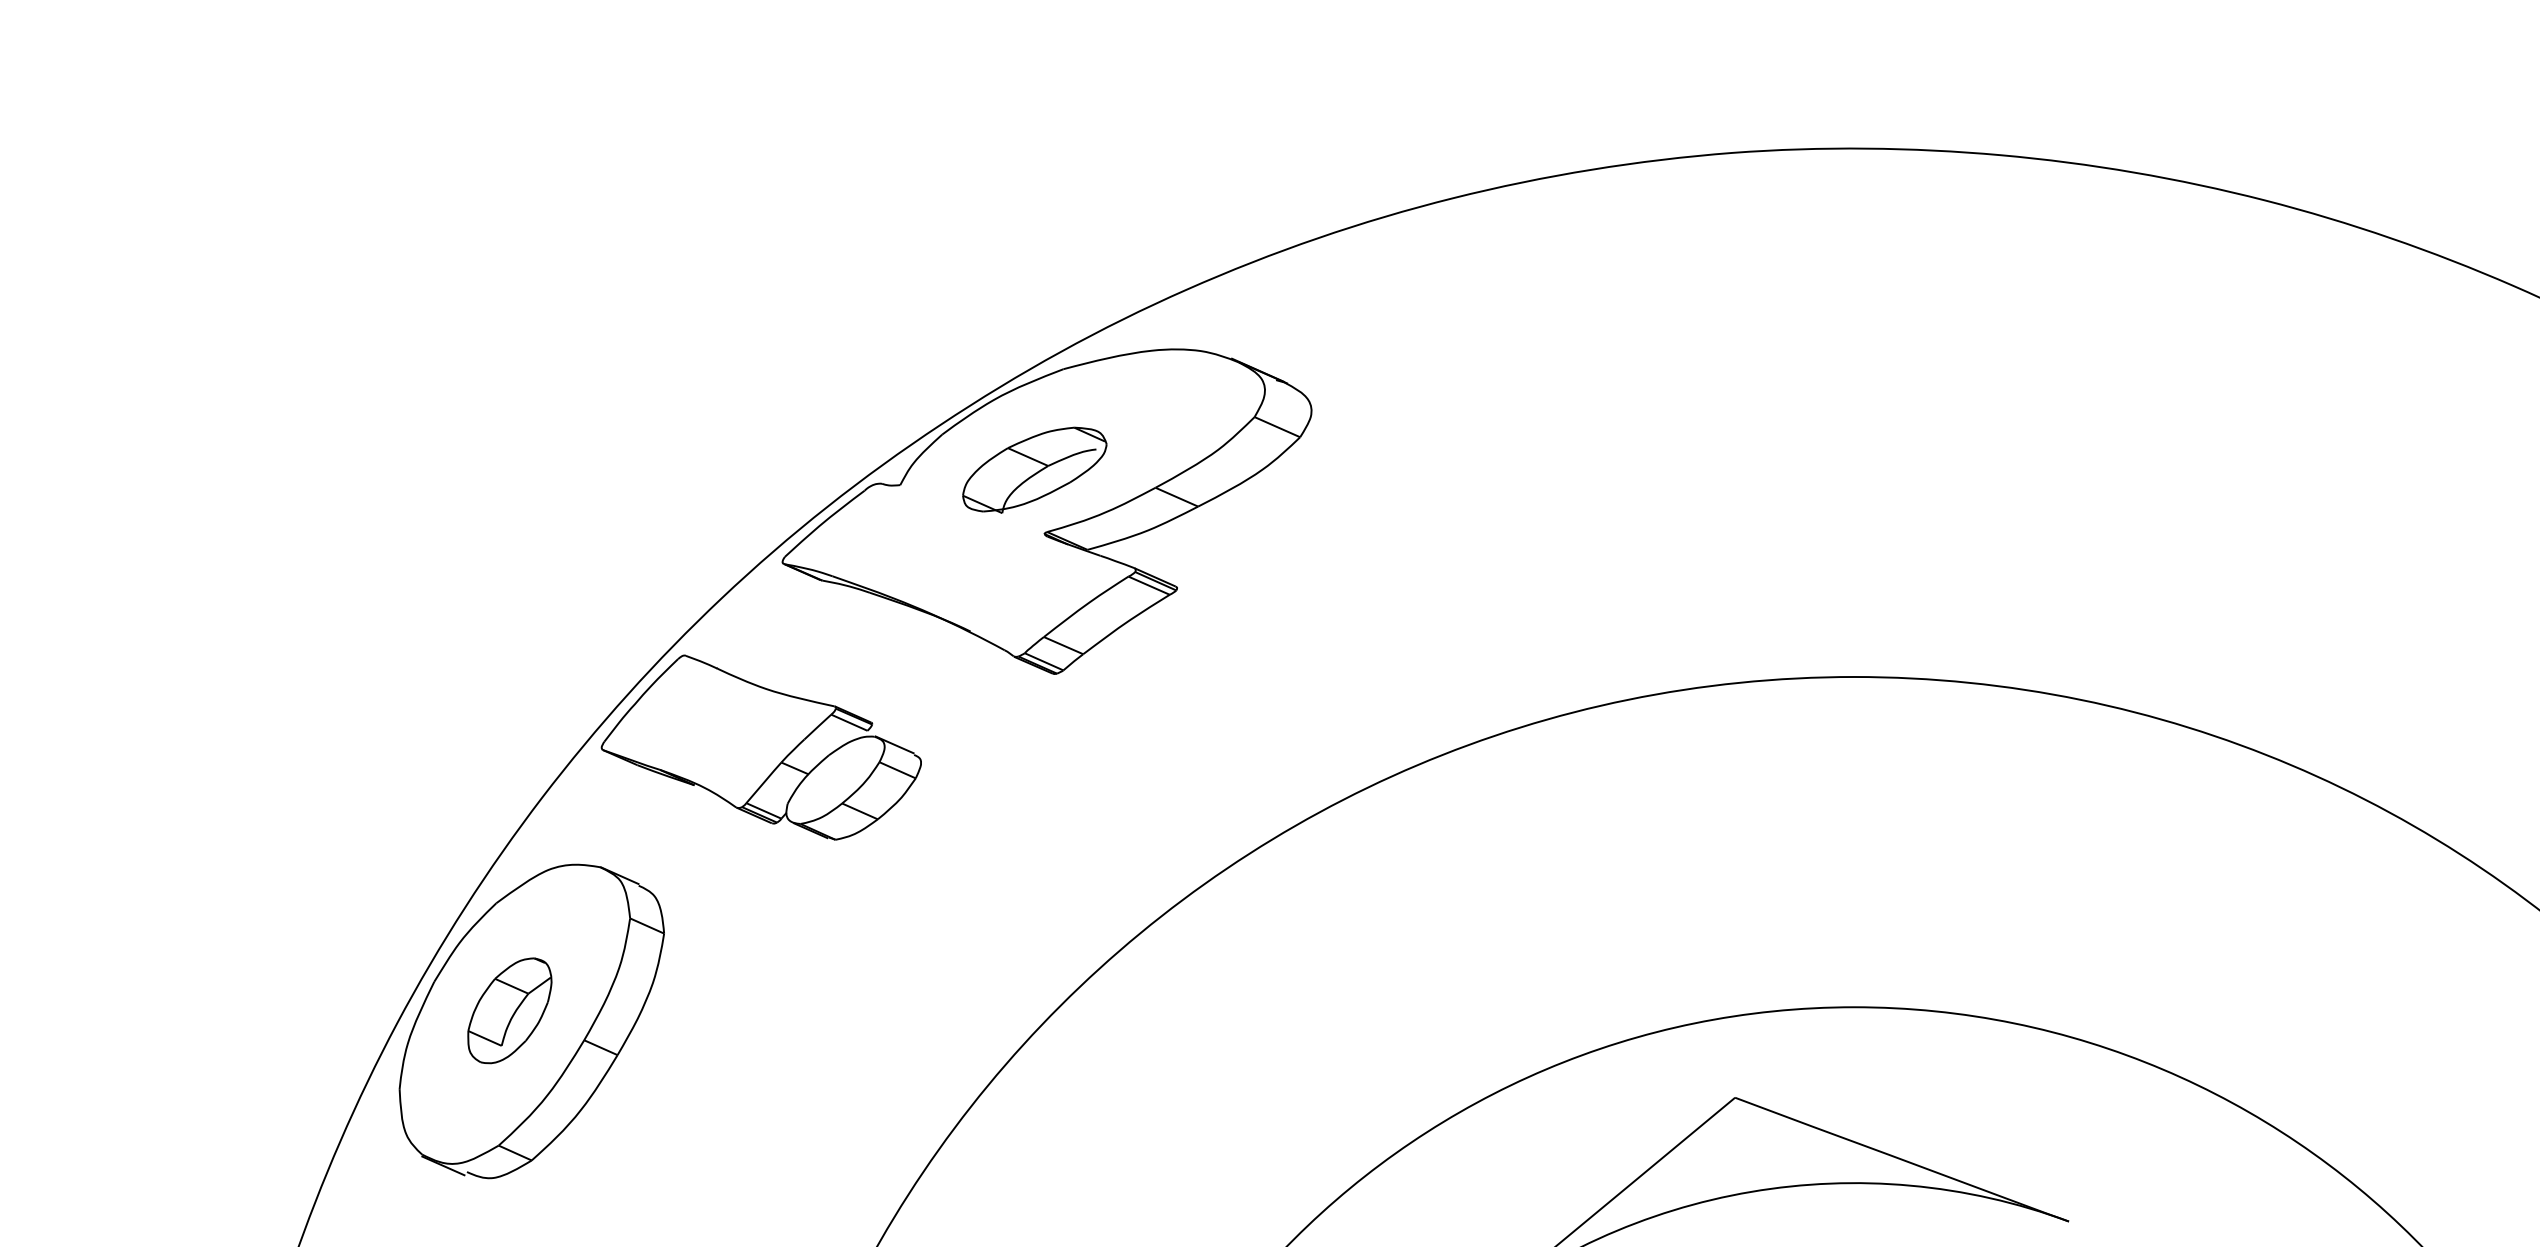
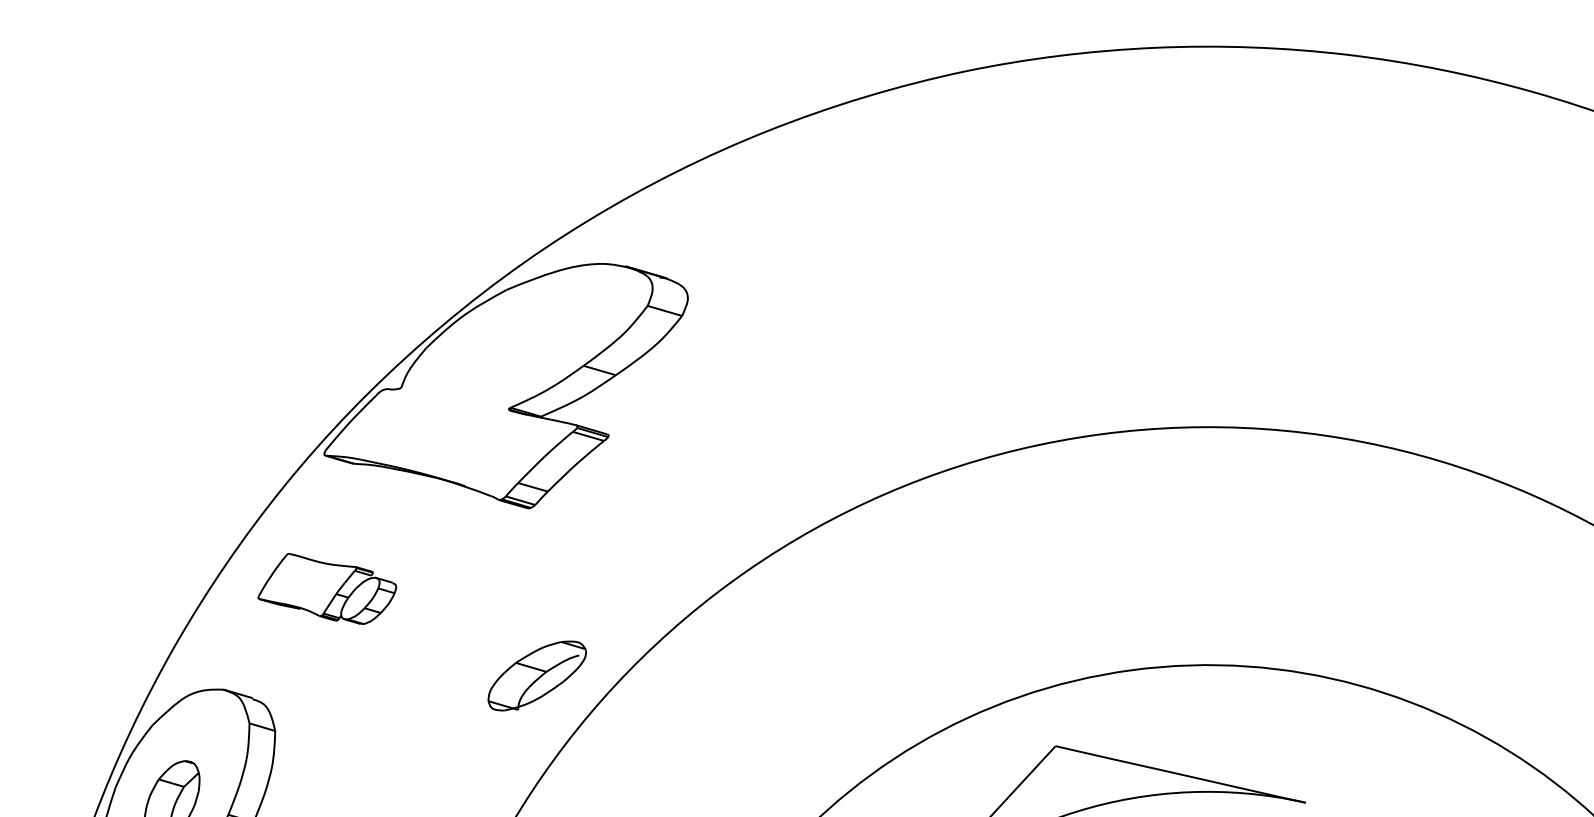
part: (1034, 469) -> (537, 675), moved
part: (760, 747) -> (326, 588), size x0.6

